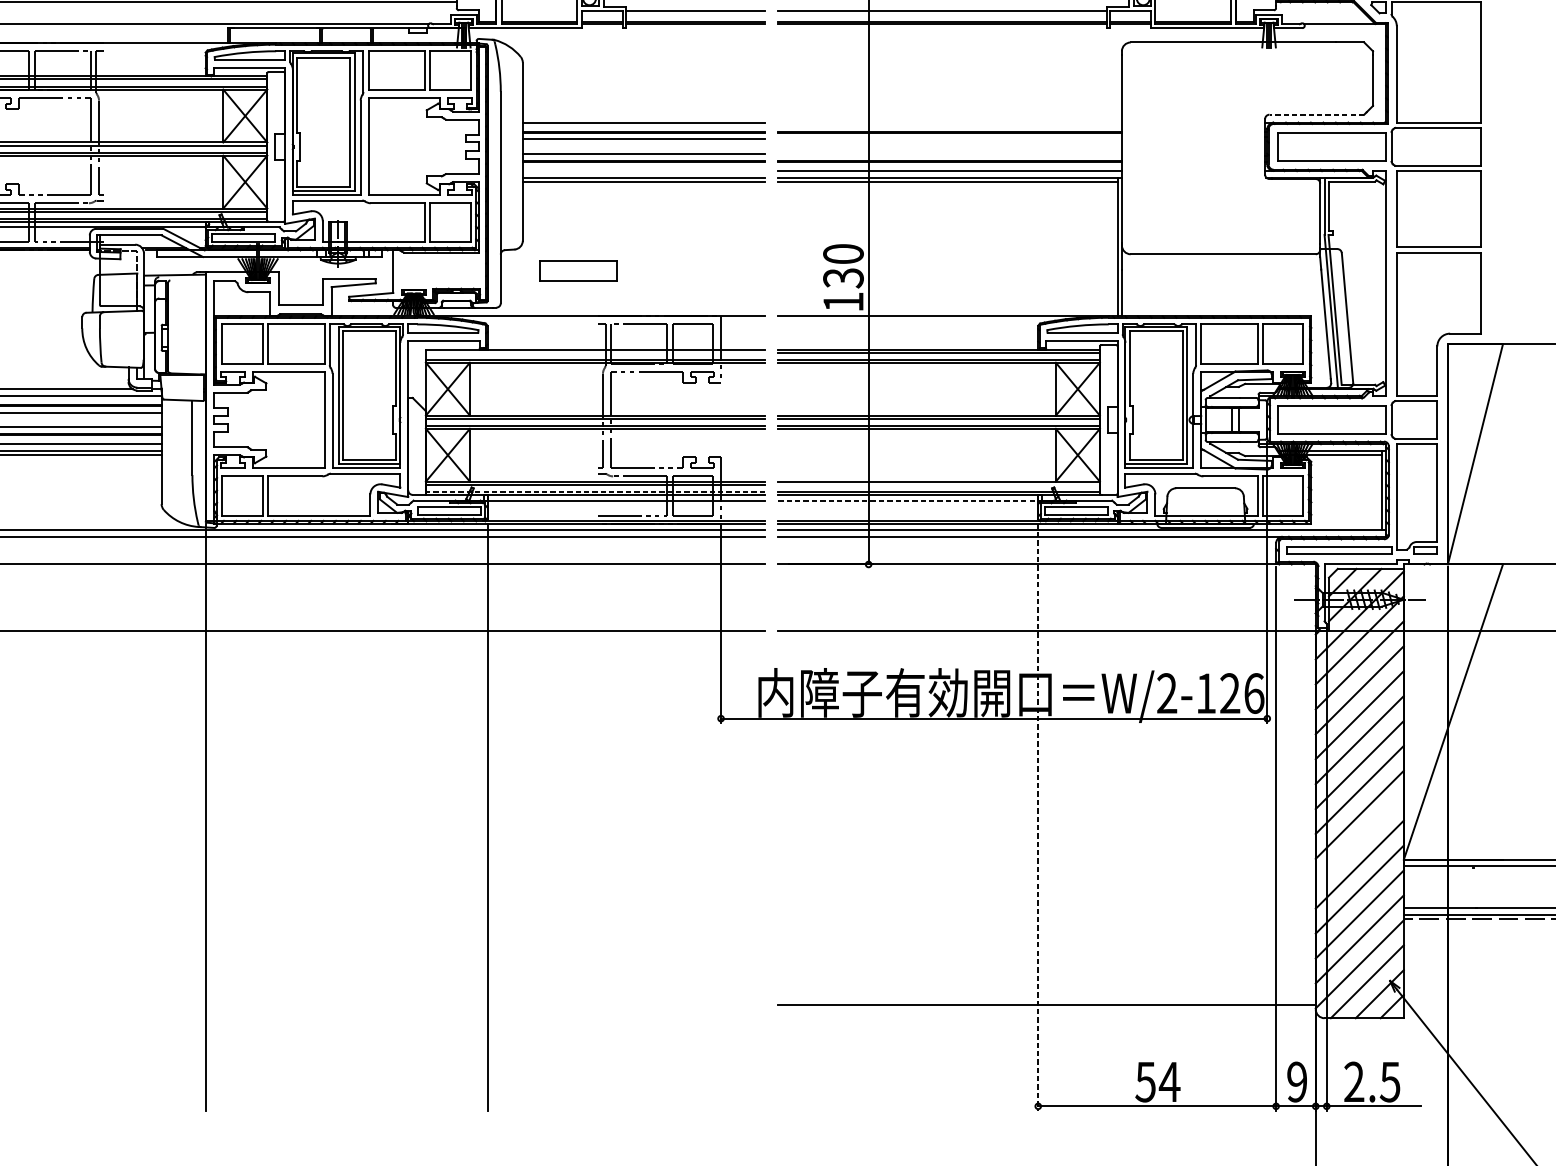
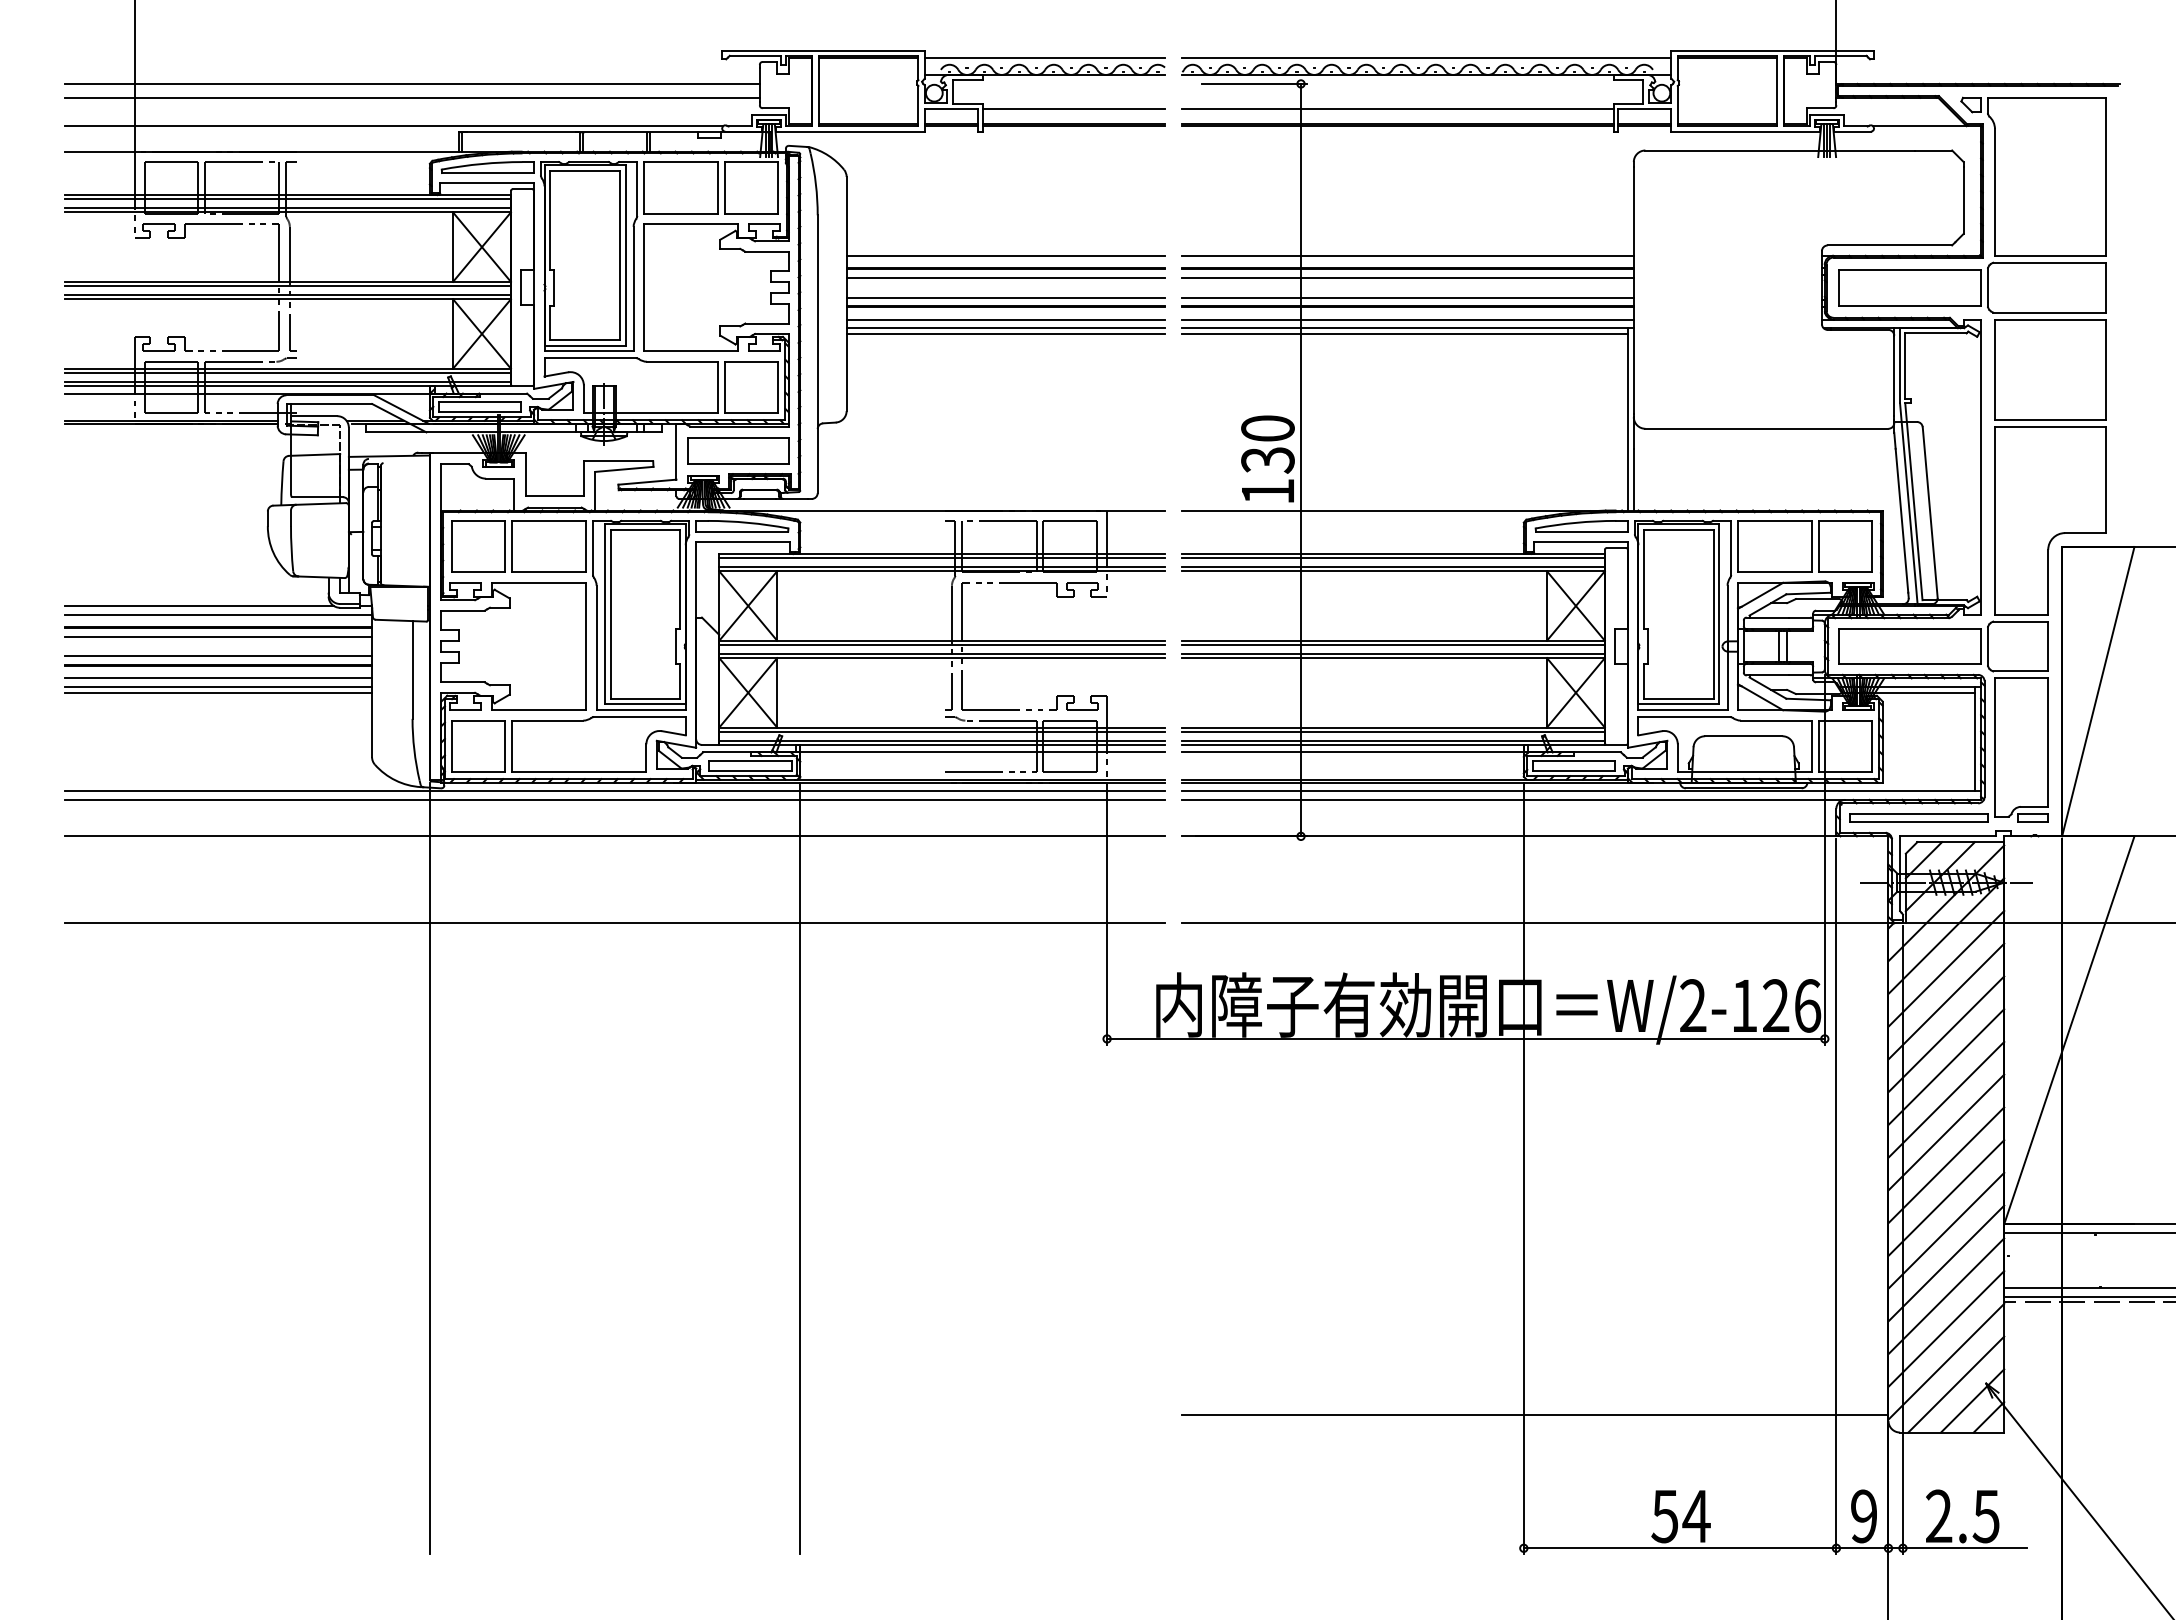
line: (1316, 114) -> (1889, 245), dashed -> solid
line: (949, 122) -> (1407, 255), added
line: (949, 139) -> (1407, 277), added
line: (949, 154) -> (1407, 297), added
line: (643, 171) -> (1005, 319), added
part: (578, 270) -> (738, 450), moved
line: (595, 352) -> (941, 557), added
line: (939, 484) -> (1393, 731), added
line: (595, 491) -> (942, 740), dashed -> solid
line: (908, 500) -> (1353, 752), dashed -> solid
line: (1037, 817) -> (1523, 1168), dashed -> solid
line: (1359, 839) -> (1946, 1197), added

